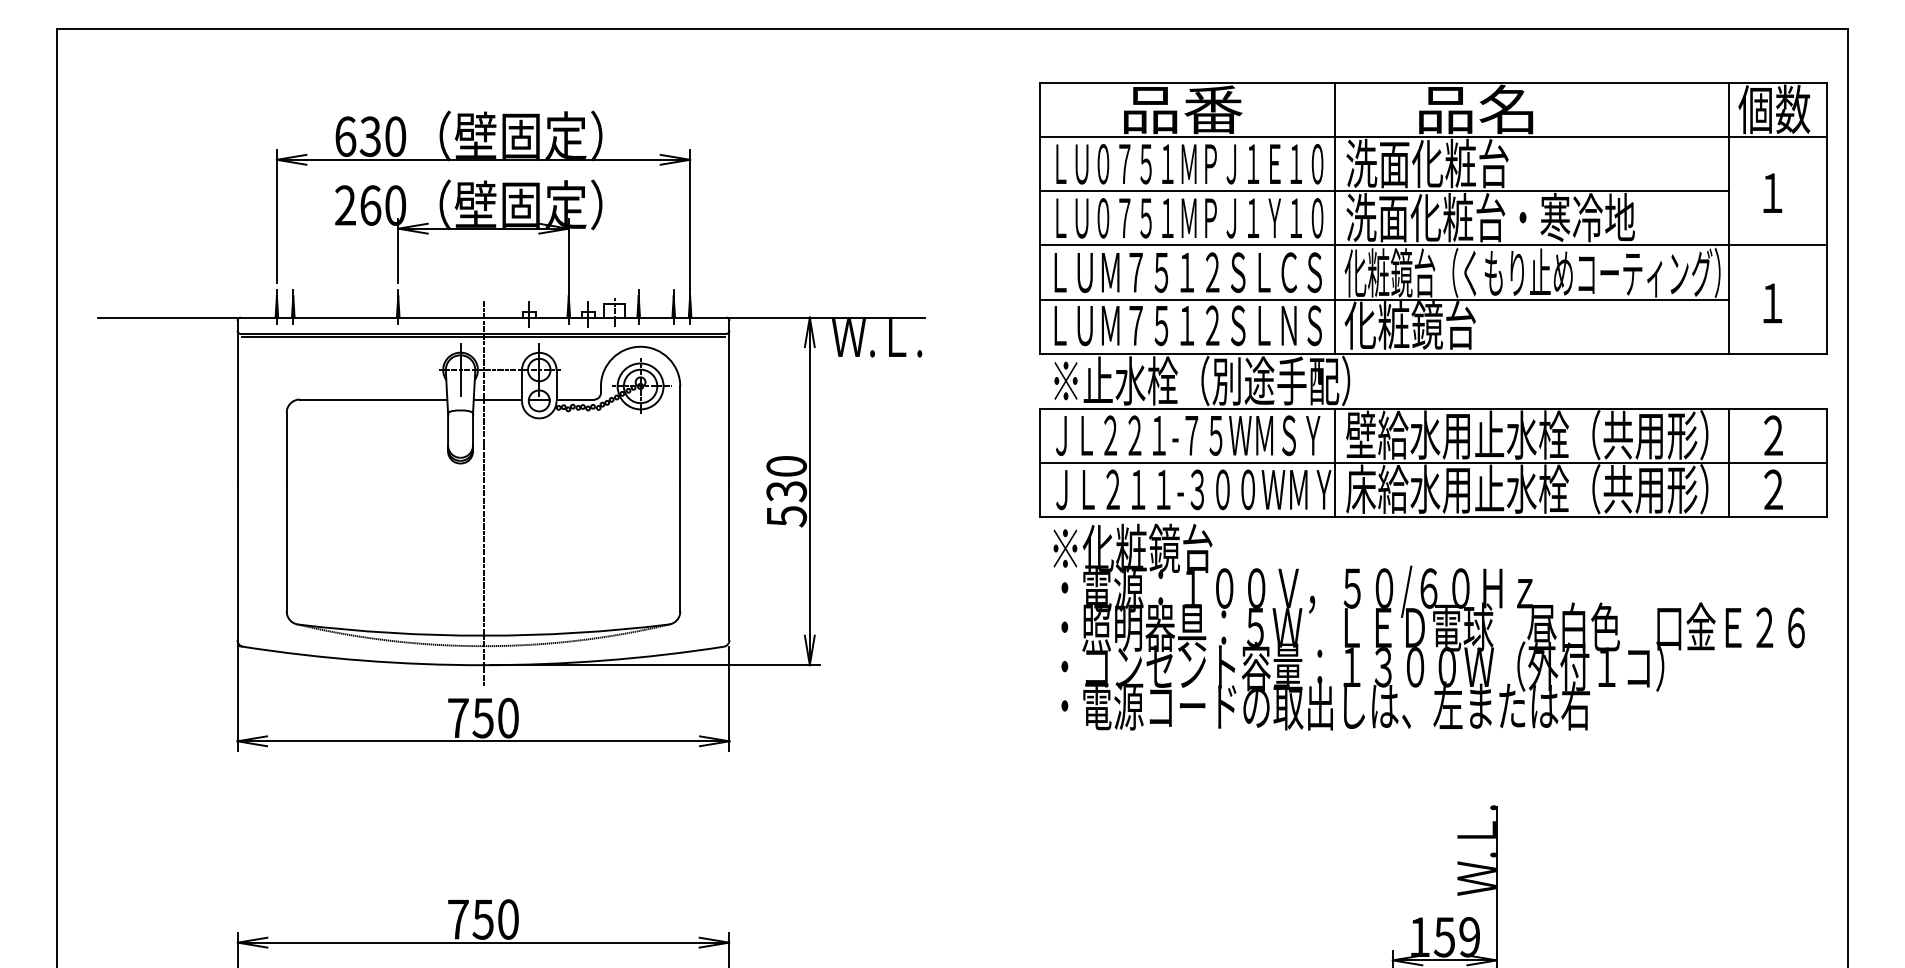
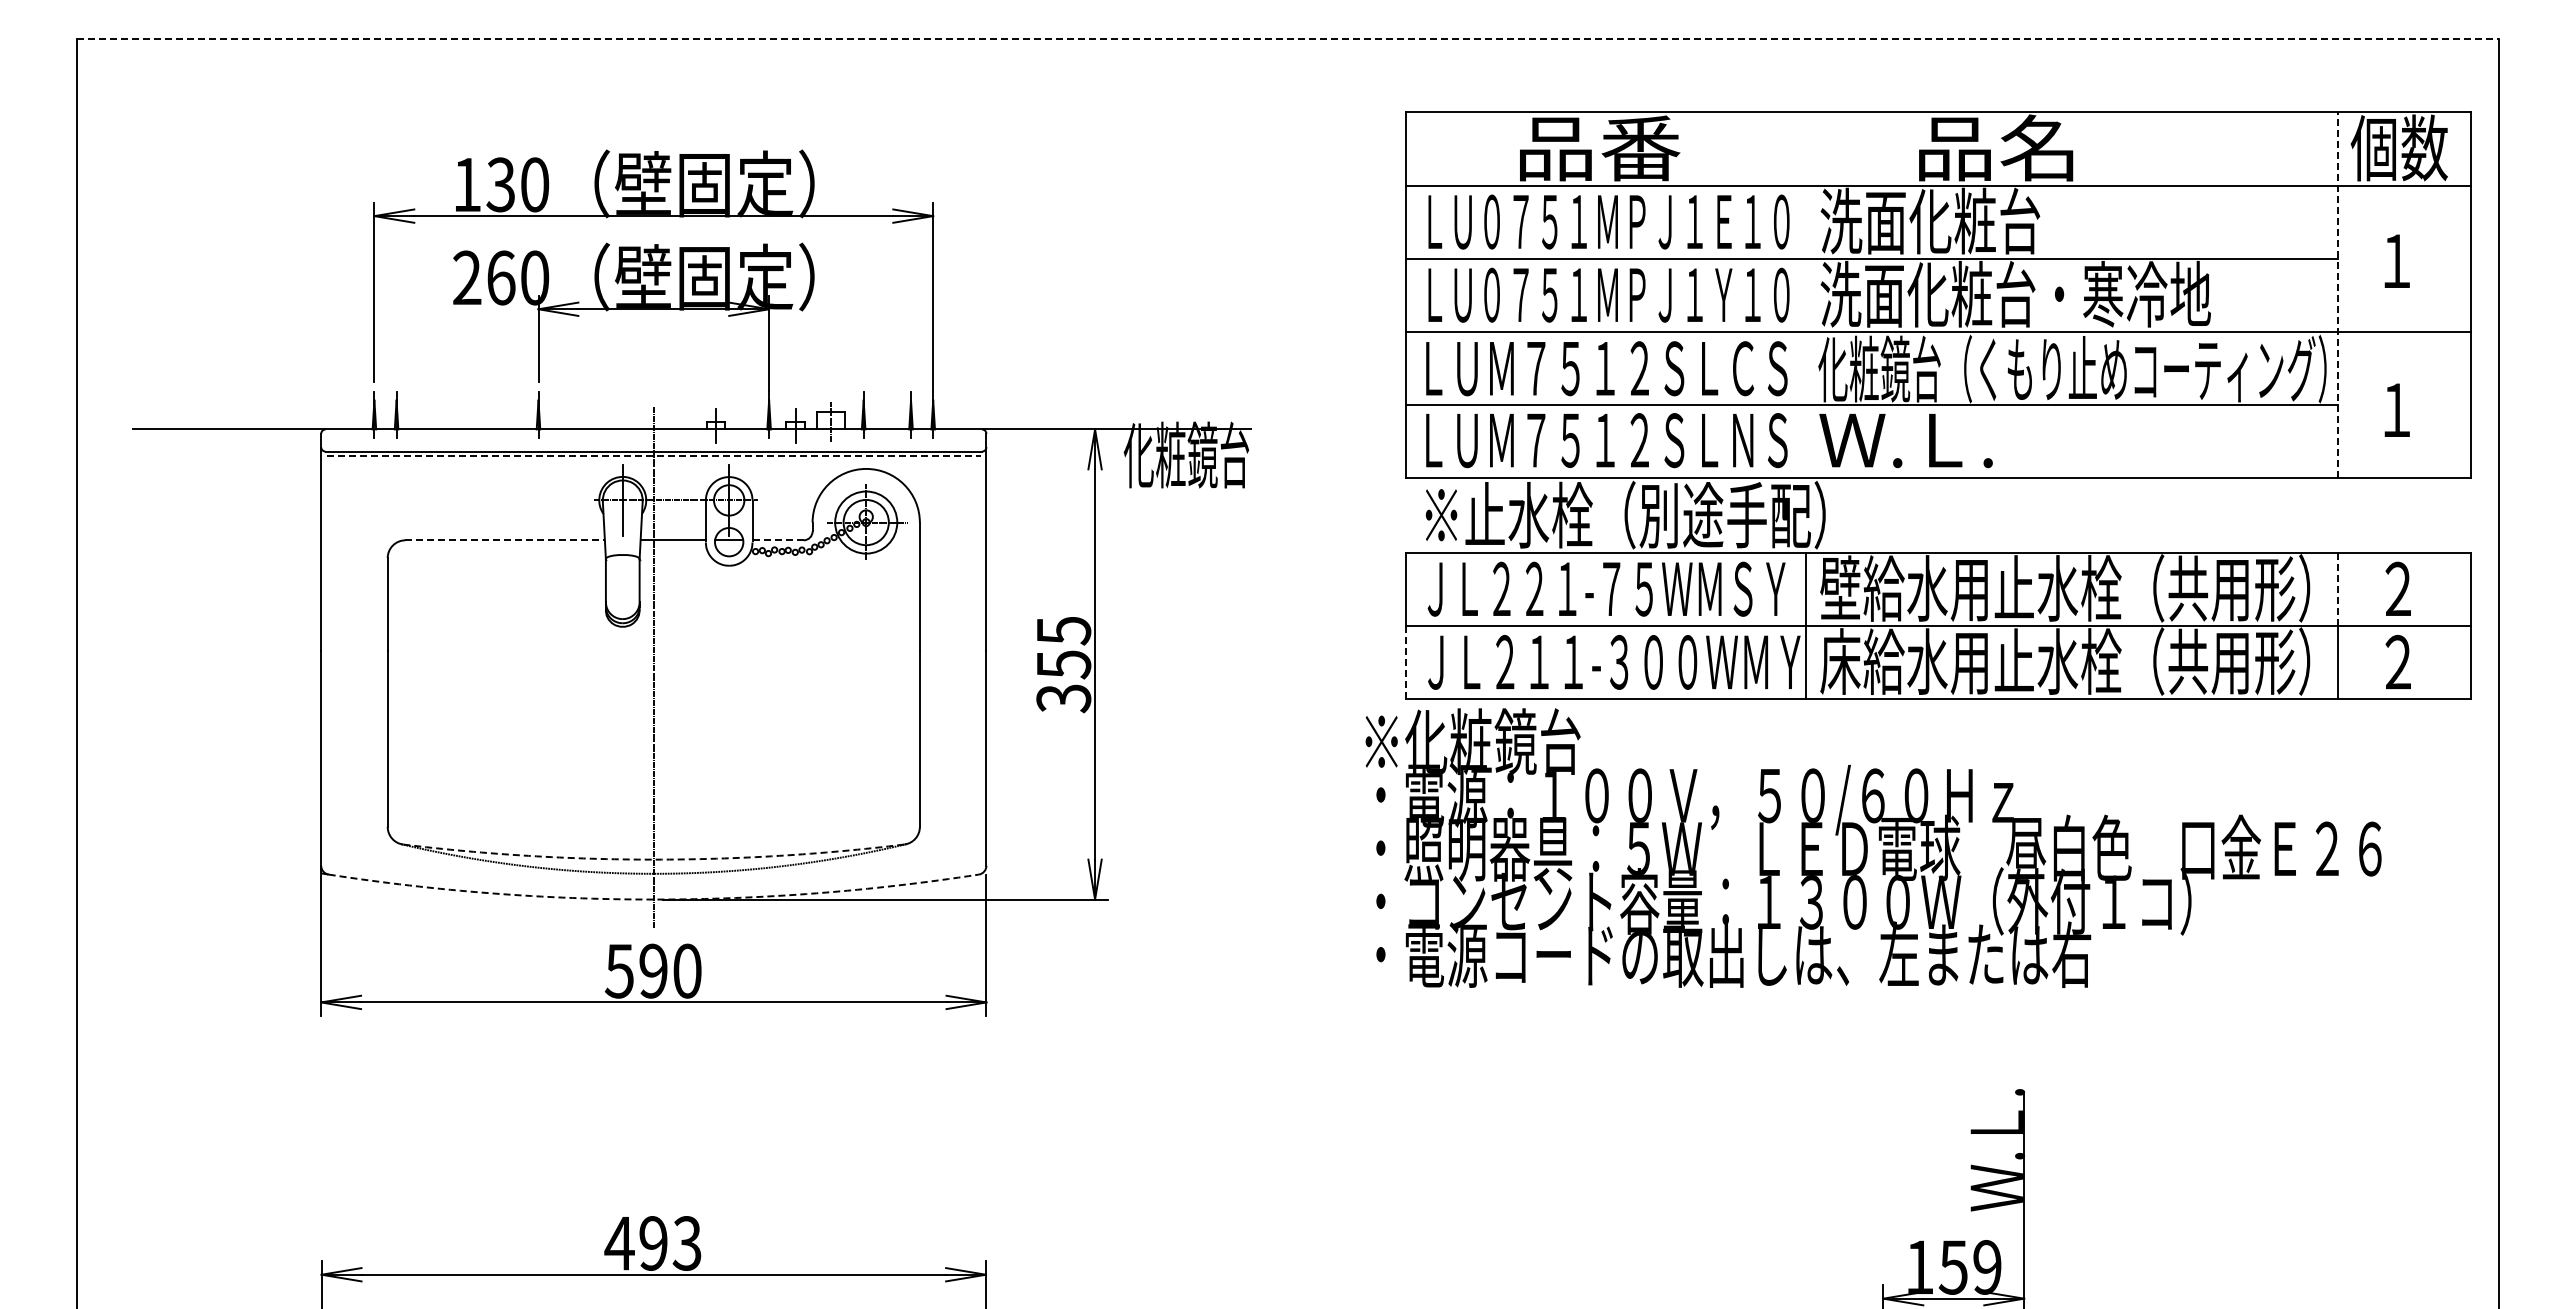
line: (952, 29) -> (1288, 39), solid -> dashed
text: (345, 136) -> (467, 184), 630 -> 130
line: (1335, 218) -> (1805, 295), removed
line: (1728, 218) -> (2337, 295), solid -> dashed
text: (1409, 325) -> (1906, 439), 化粧鏡台 -> Ｗ.Ｌ.
text: (877, 336) -> (1186, 454), Ｗ.Ｌ. -> 化粧鏡台
line: (484, 337) -> (654, 456), solid -> dashed
line: (373, 399) -> (505, 540), solid -> dashed
line: (575, 399) -> (778, 540), solid -> dashed
line: (1728, 435) -> (2337, 589), solid -> dashed
line: (1040, 489) -> (1406, 662), solid -> dashed
text: (786, 491) -> (1063, 664), 530 -> 355
text: (1429, 626) -> (1873, 847), moved
arc: (483, 635) -> (653, 859), solid -> dashed
arc: (483, 665) -> (653, 899), solid -> dashed
text: (469, 717) -> (635, 970), 750 -> 590
text: (482, 919) -> (652, 1243), 750 -> 493

